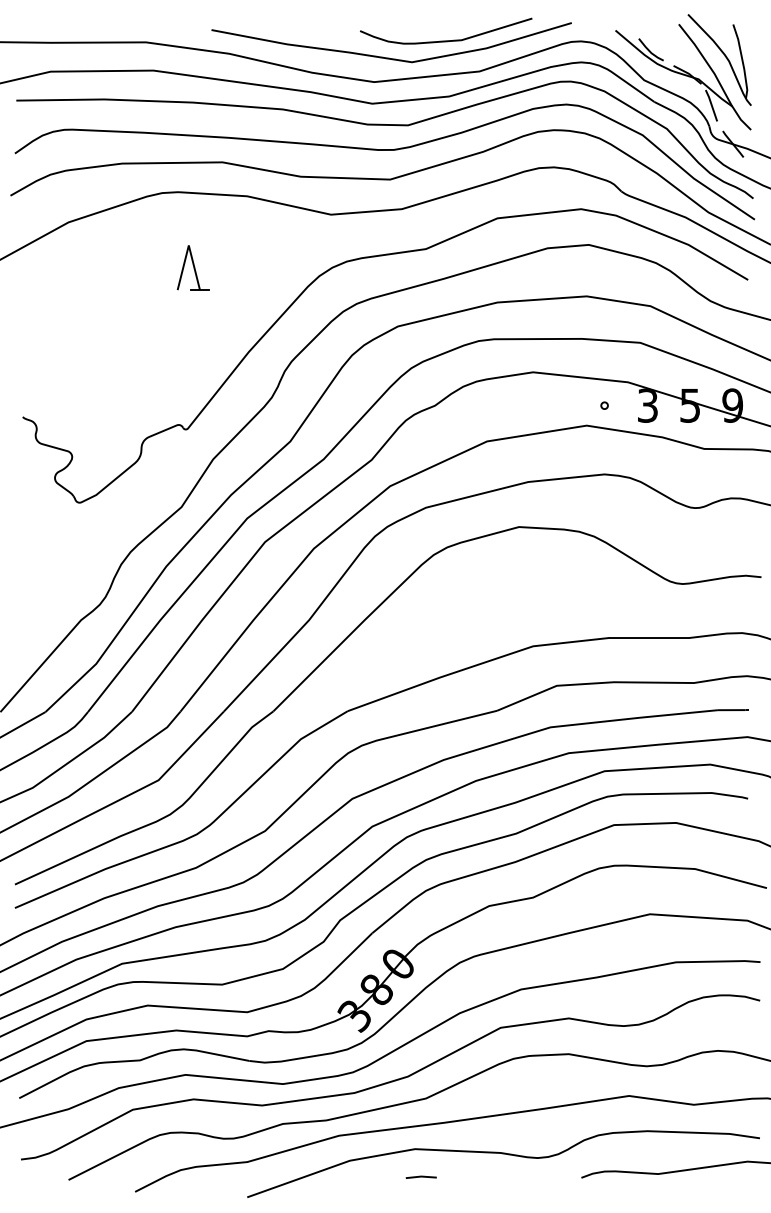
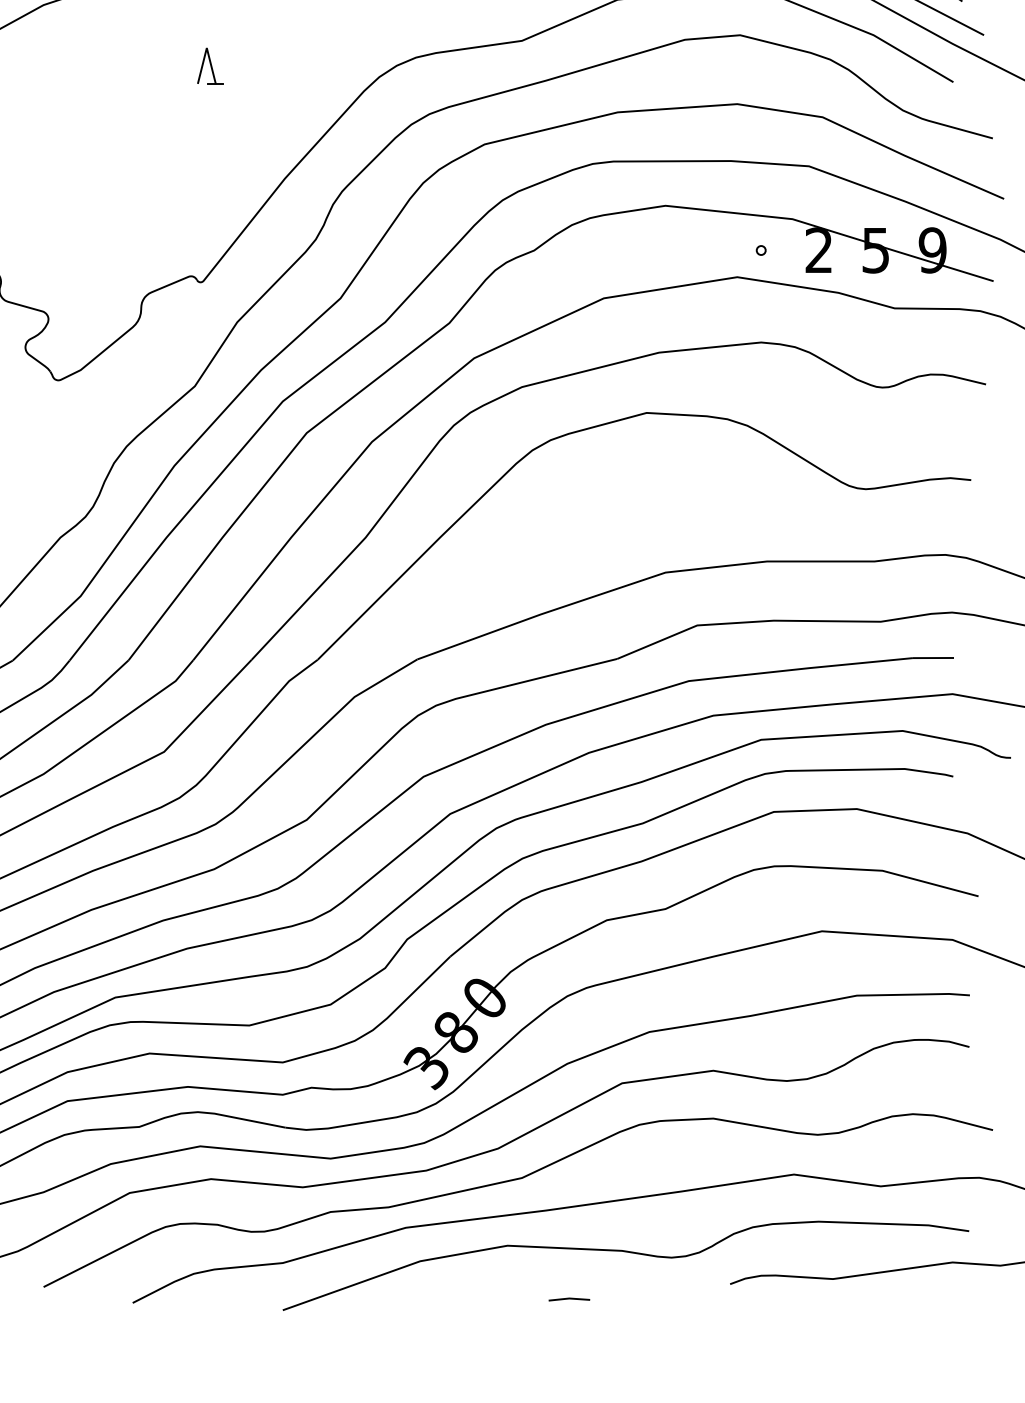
part: (192, 267) -> (209, 65), size x0.6
text: (647, 405) -> (818, 250), 3 -> 2
line: (420, 1176) -> (568, 1298), moved

